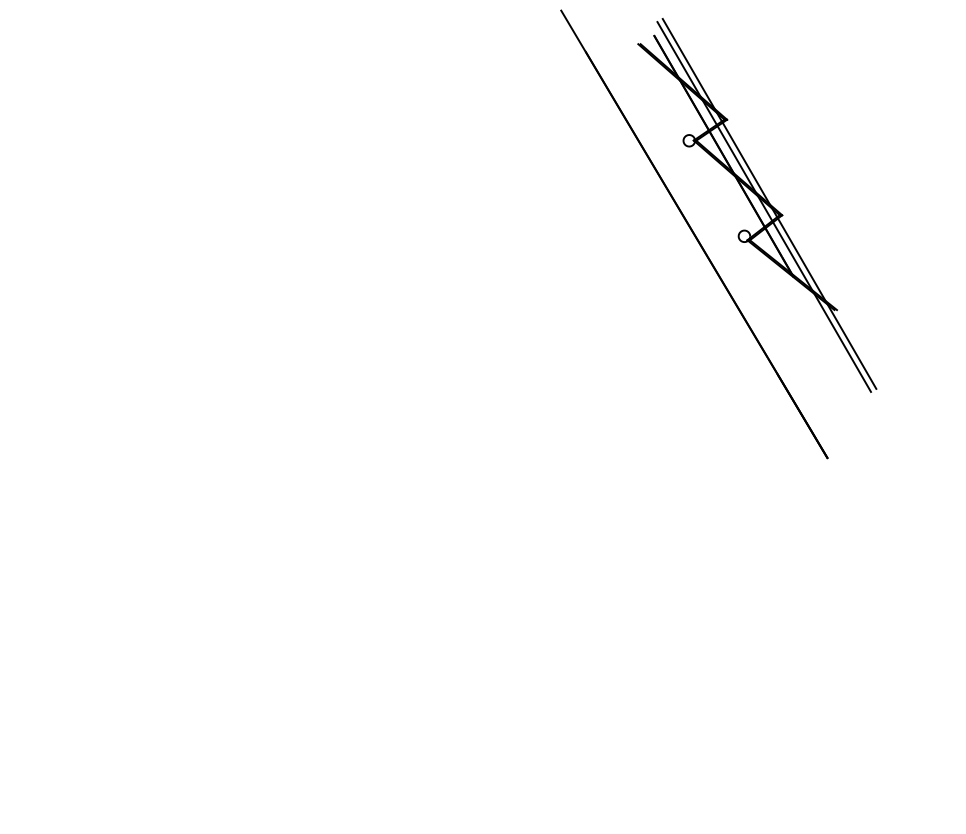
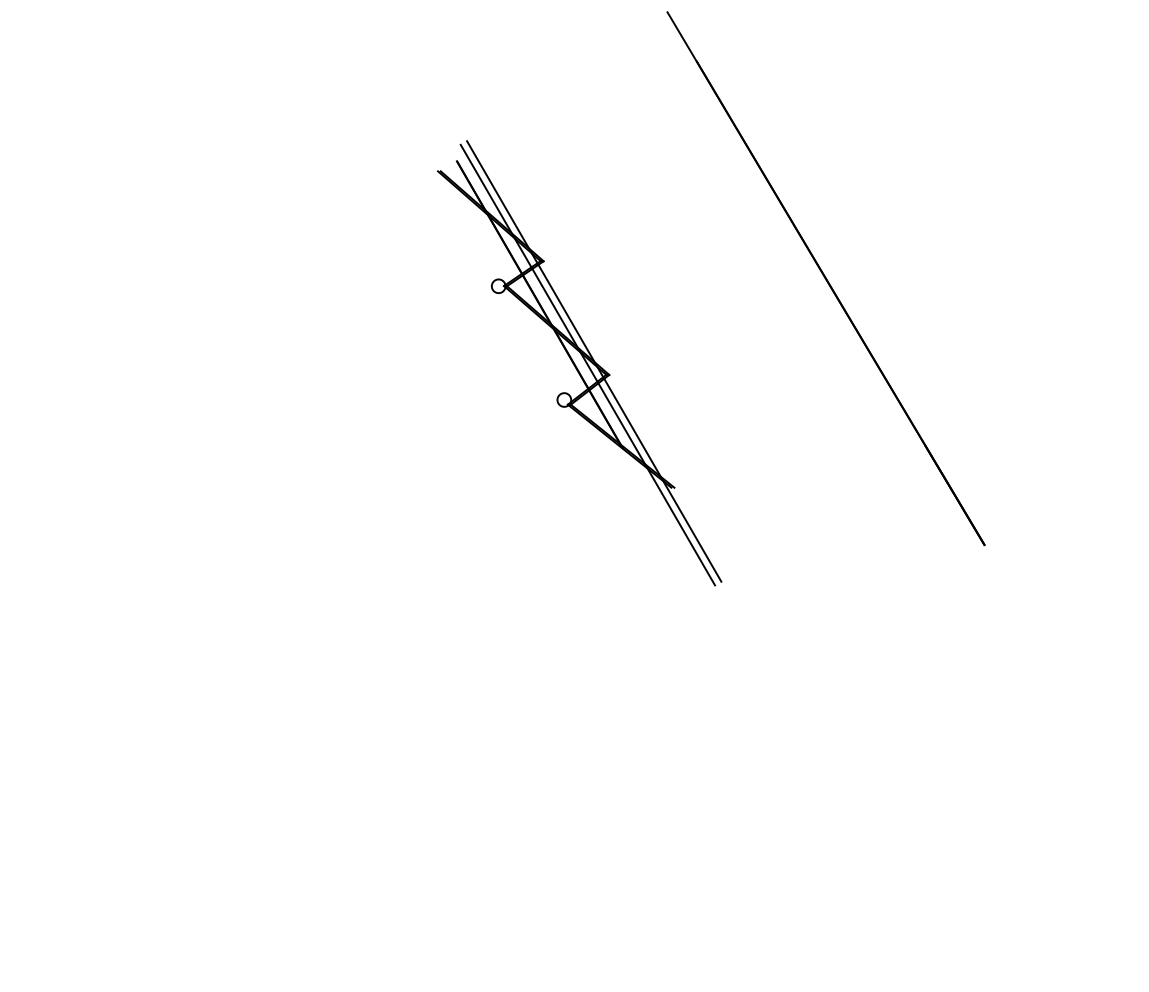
part: (757, 205) -> (579, 363), moved

